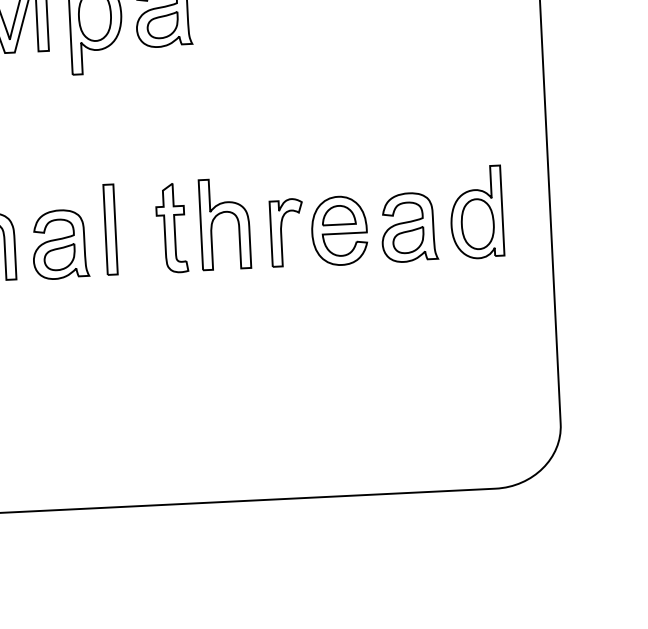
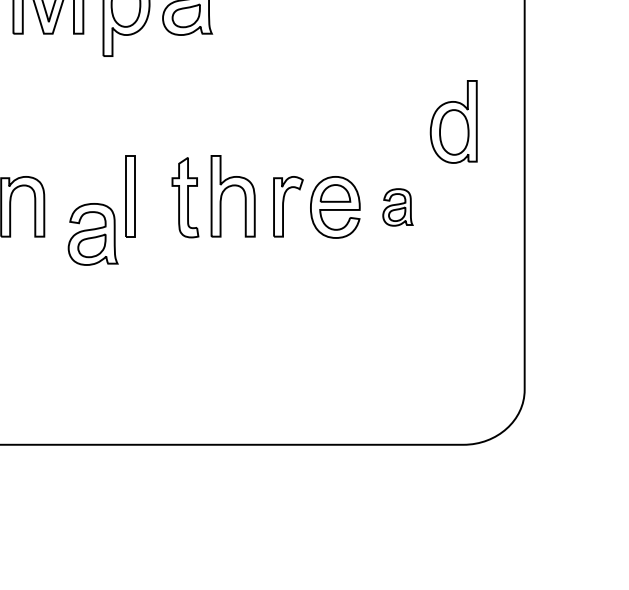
part: (476, 212) -> (453, 121), moved
part: (408, 227) -> (397, 207), size x0.6
part: (59, 244) -> (92, 234), moved

